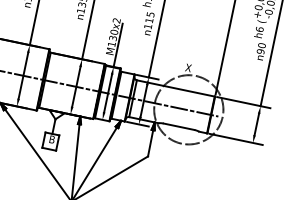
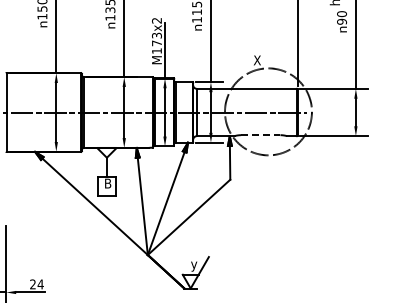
text: (113, 35) -> (156, 39), 130 -> 173
line: (178, 126) -> (260, 135), solid -> dashed

